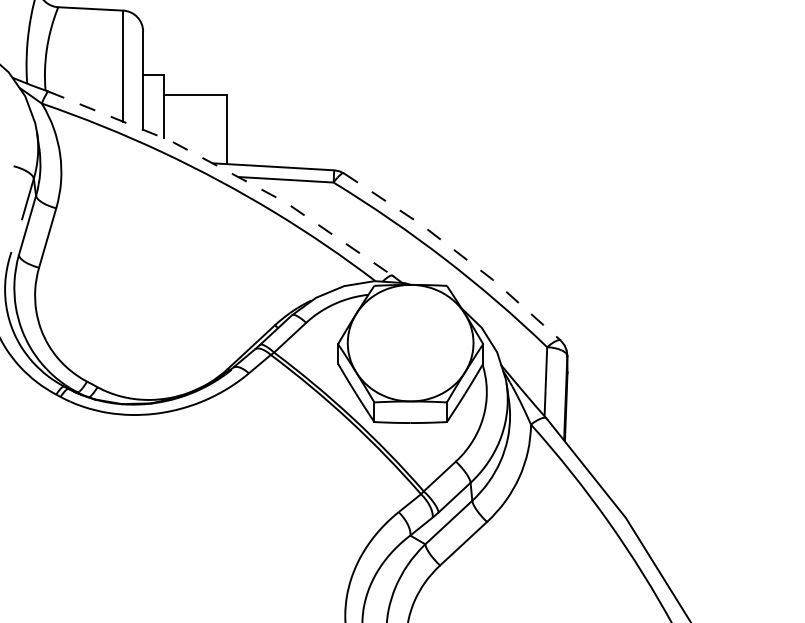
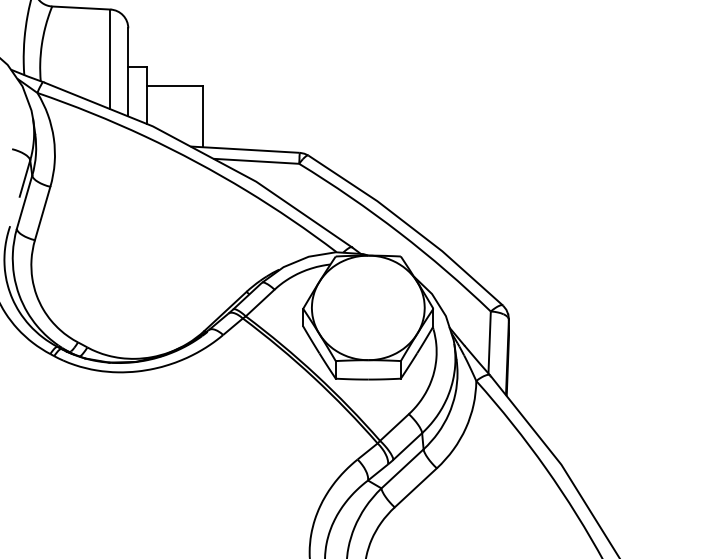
line: (227, 171) -> (203, 153), dashed -> solid
line: (456, 252) -> (409, 226), dashed -> solid

